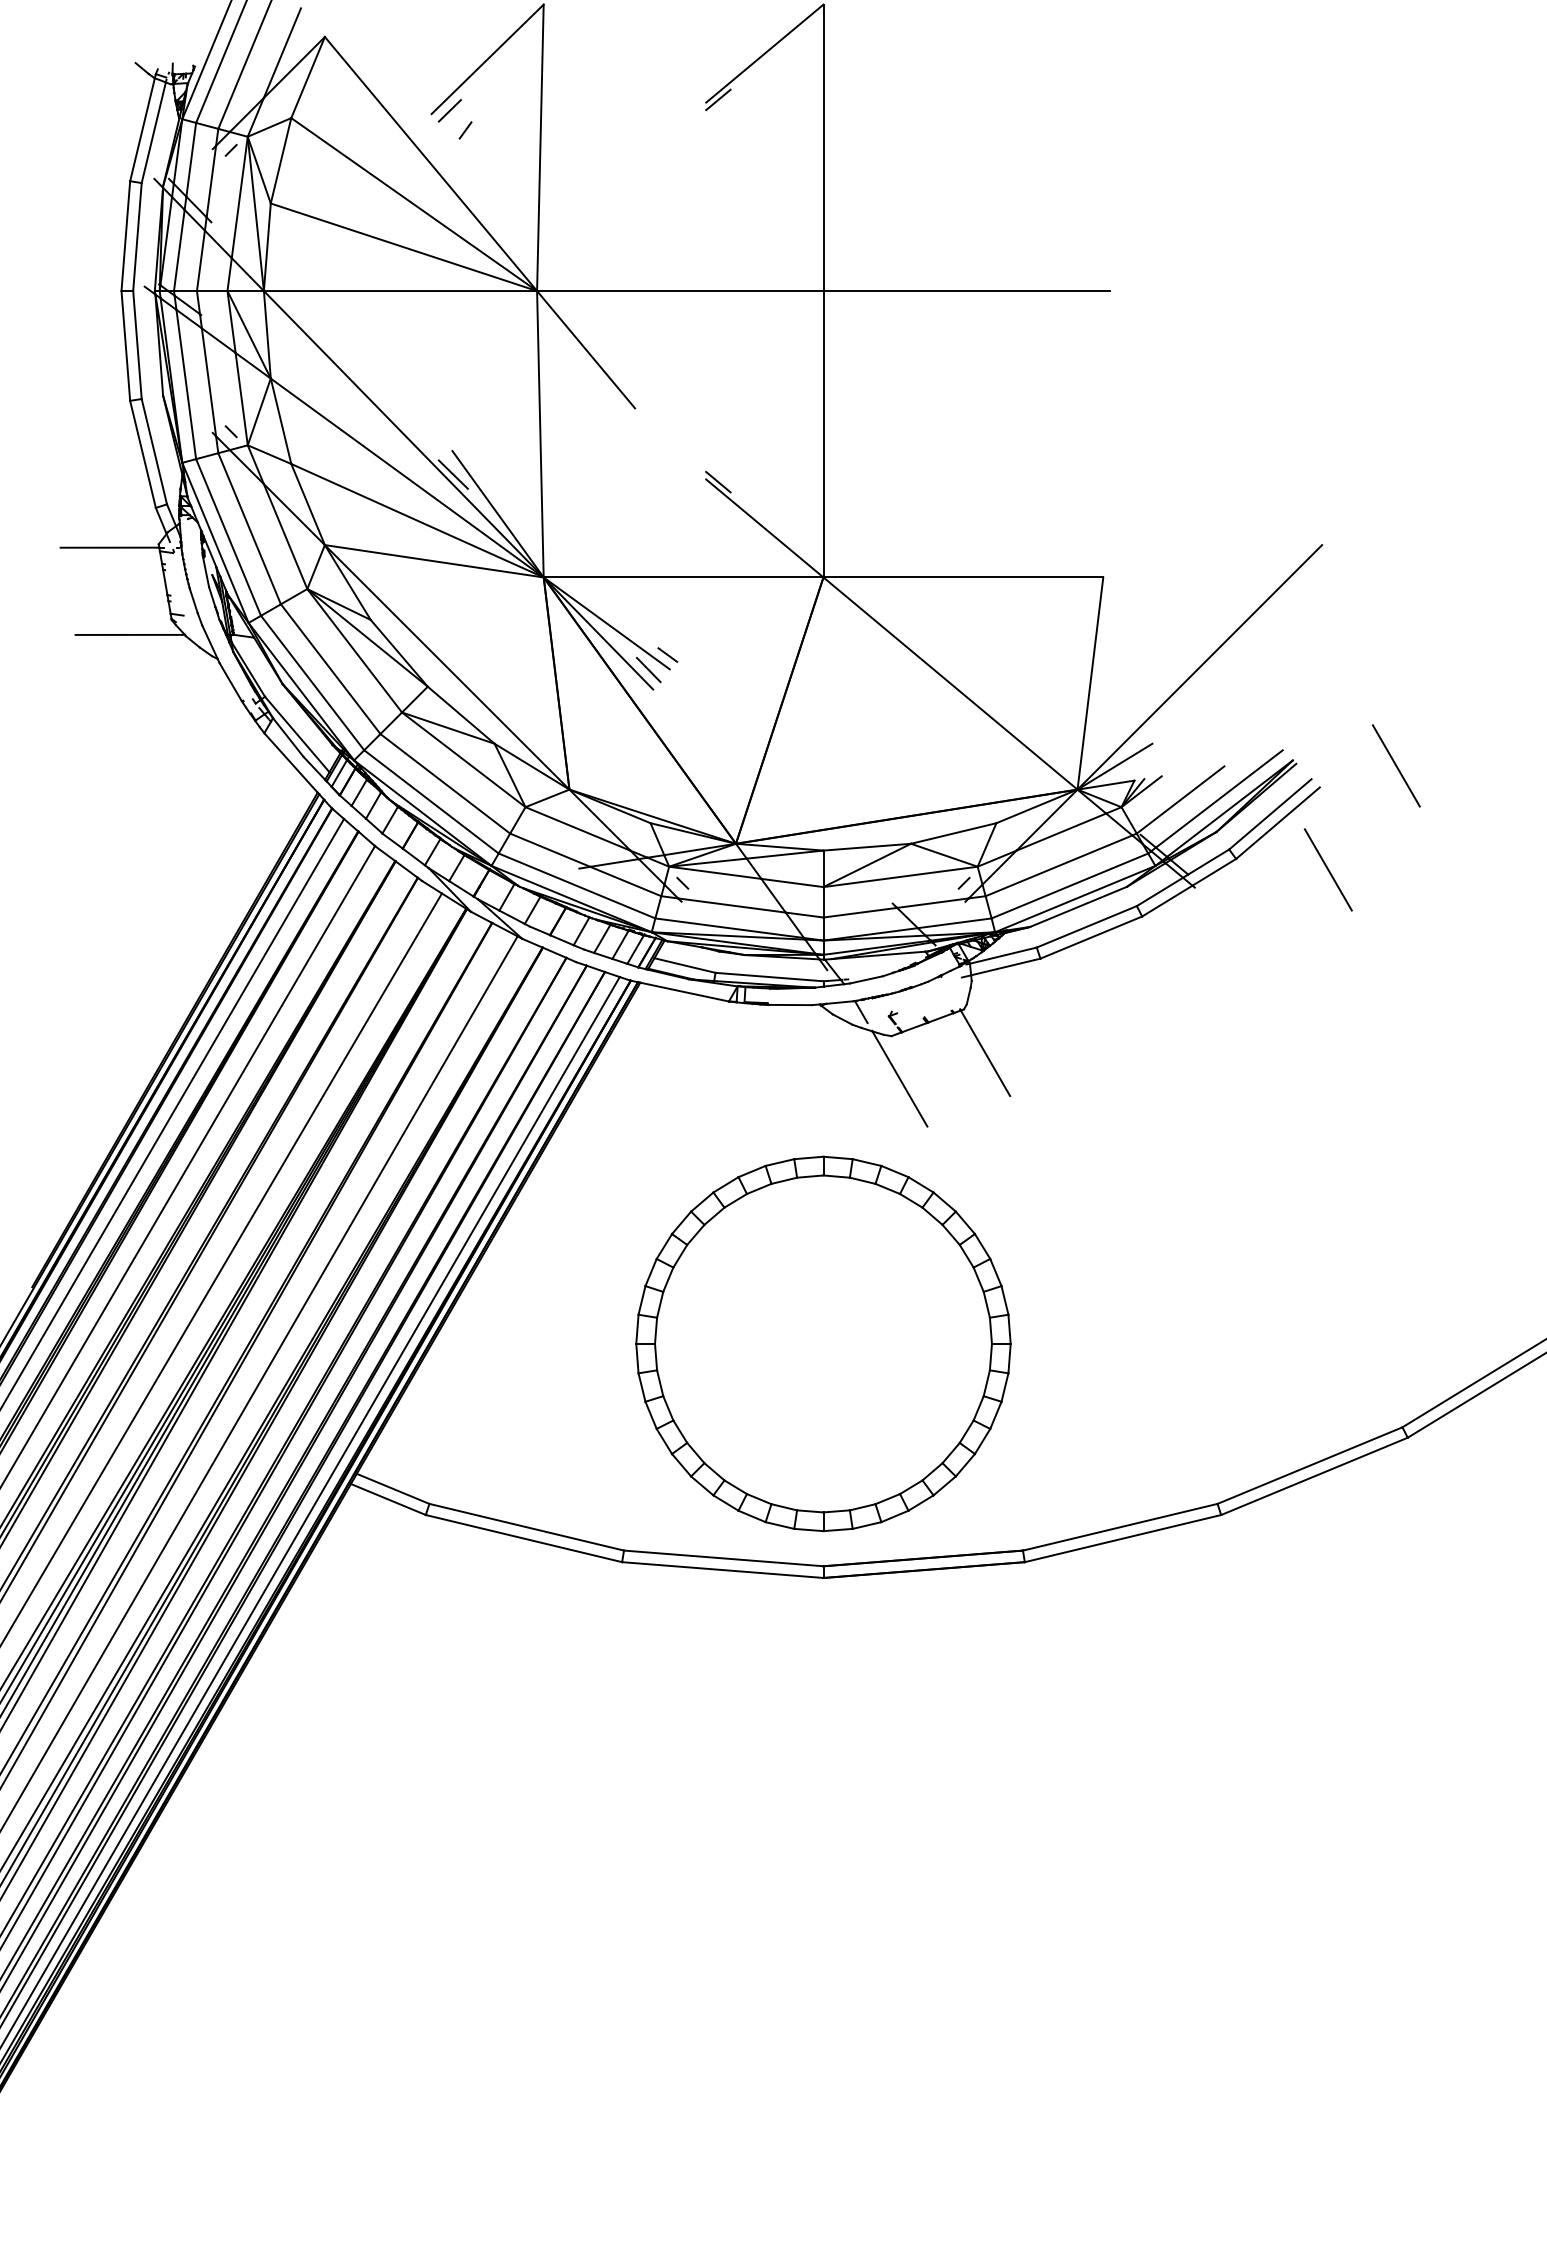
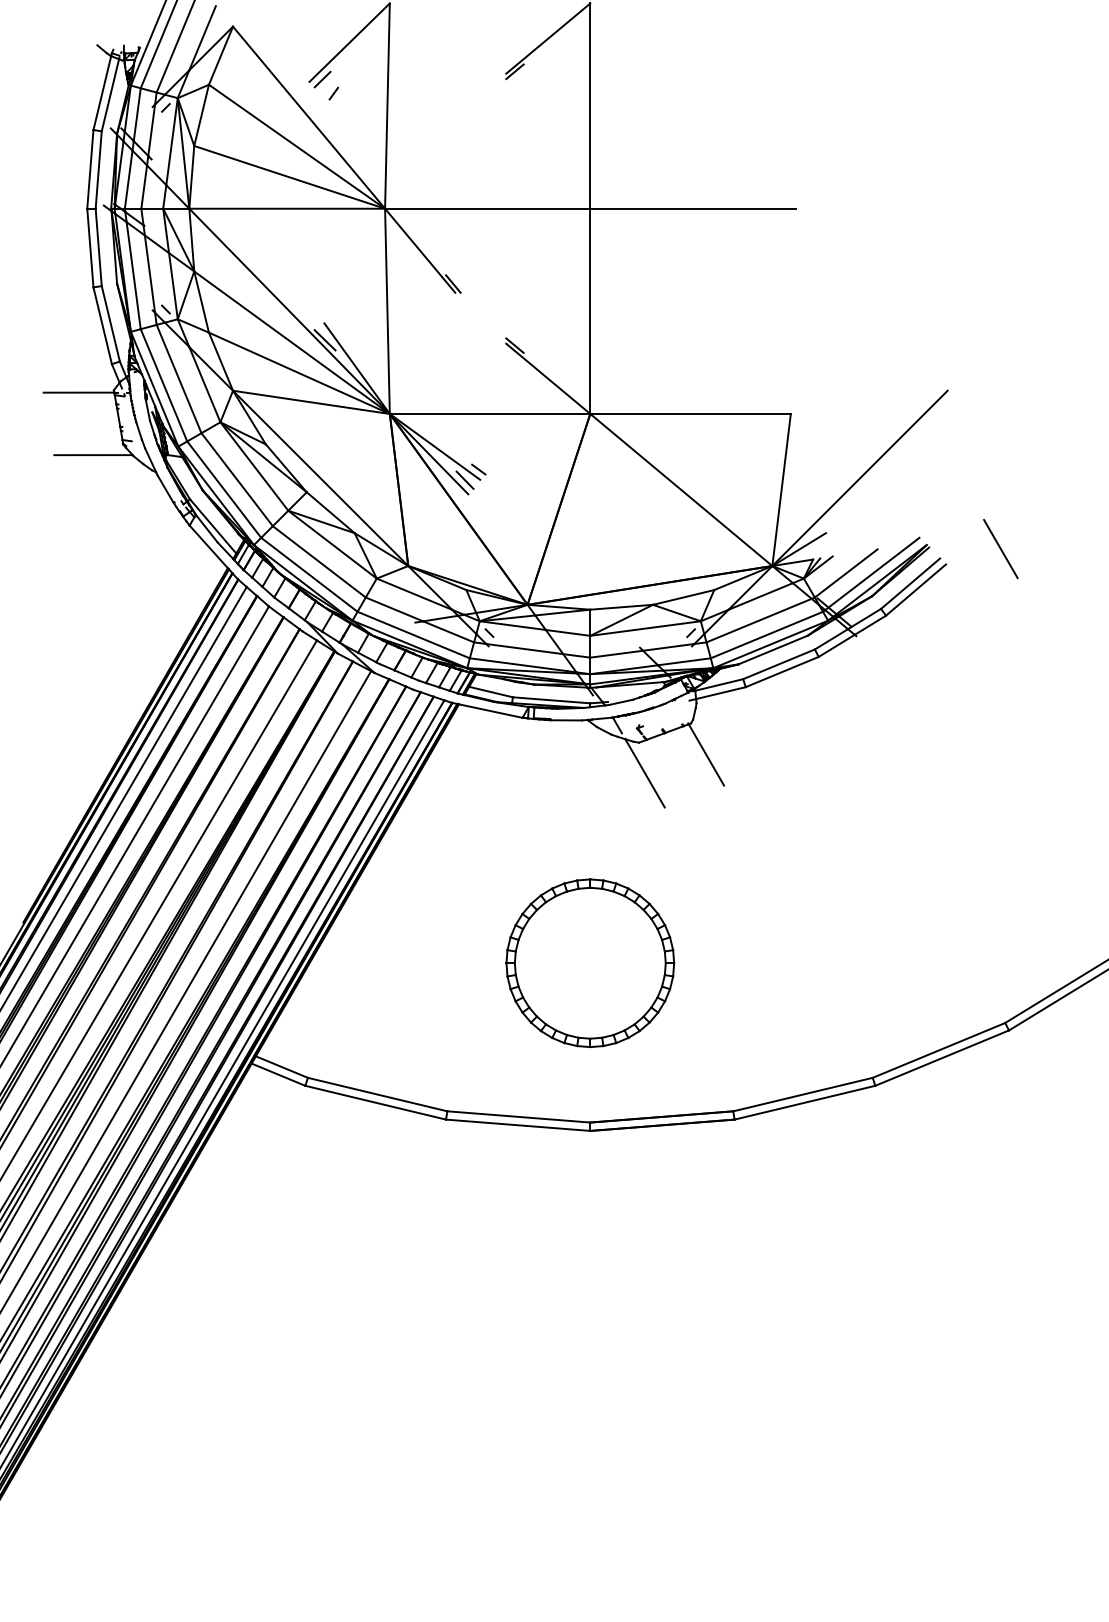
line: (632, 395) -> (453, 283), added
line: (1327, 869) -> (951, 623), removed
part: (823, 1343) -> (590, 962), size x0.62

